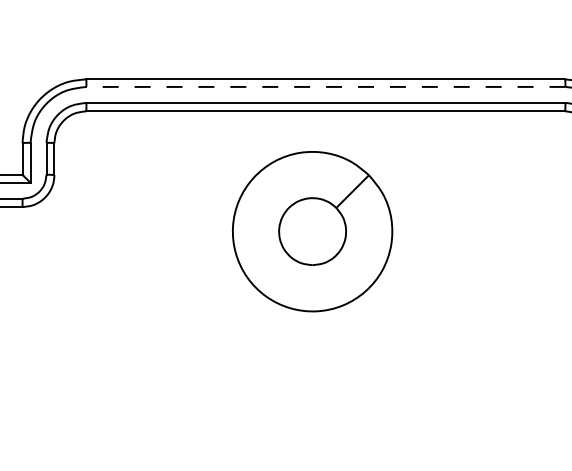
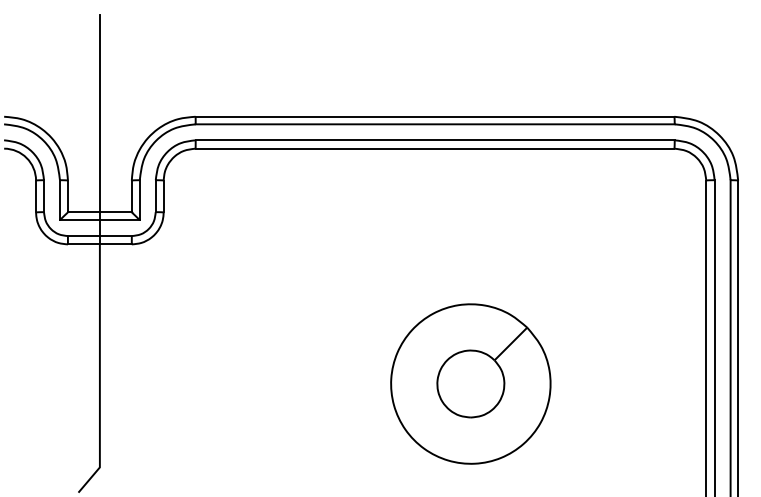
line: (326, 87) -> (435, 124), dashed -> solid
part: (312, 231) -> (470, 383), moved

